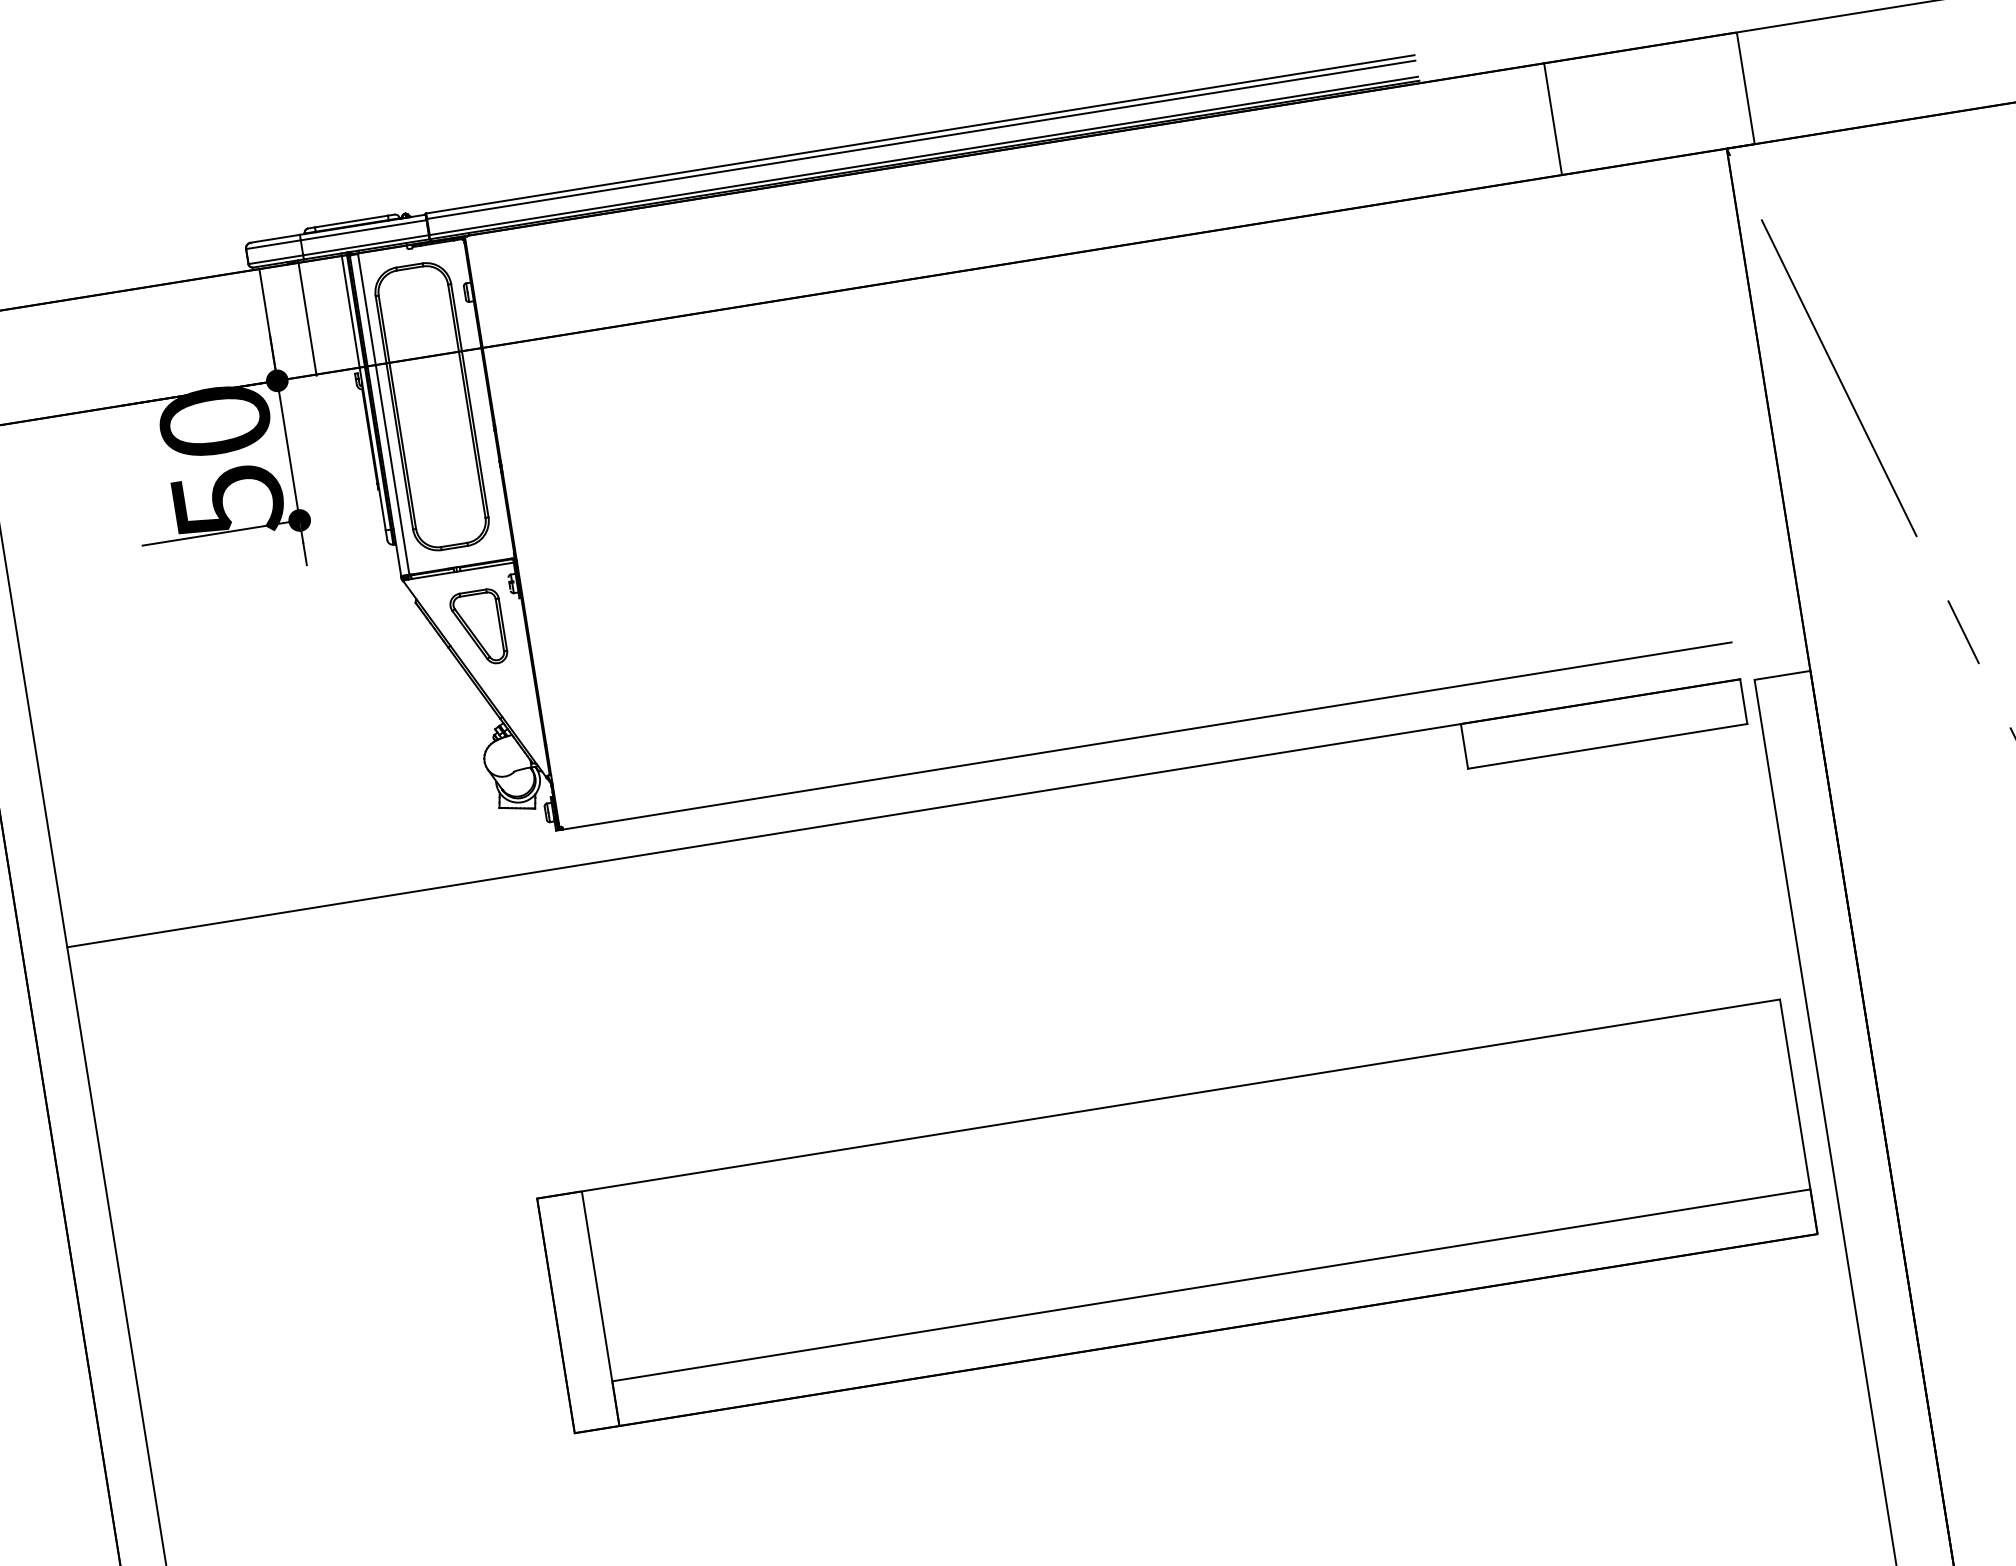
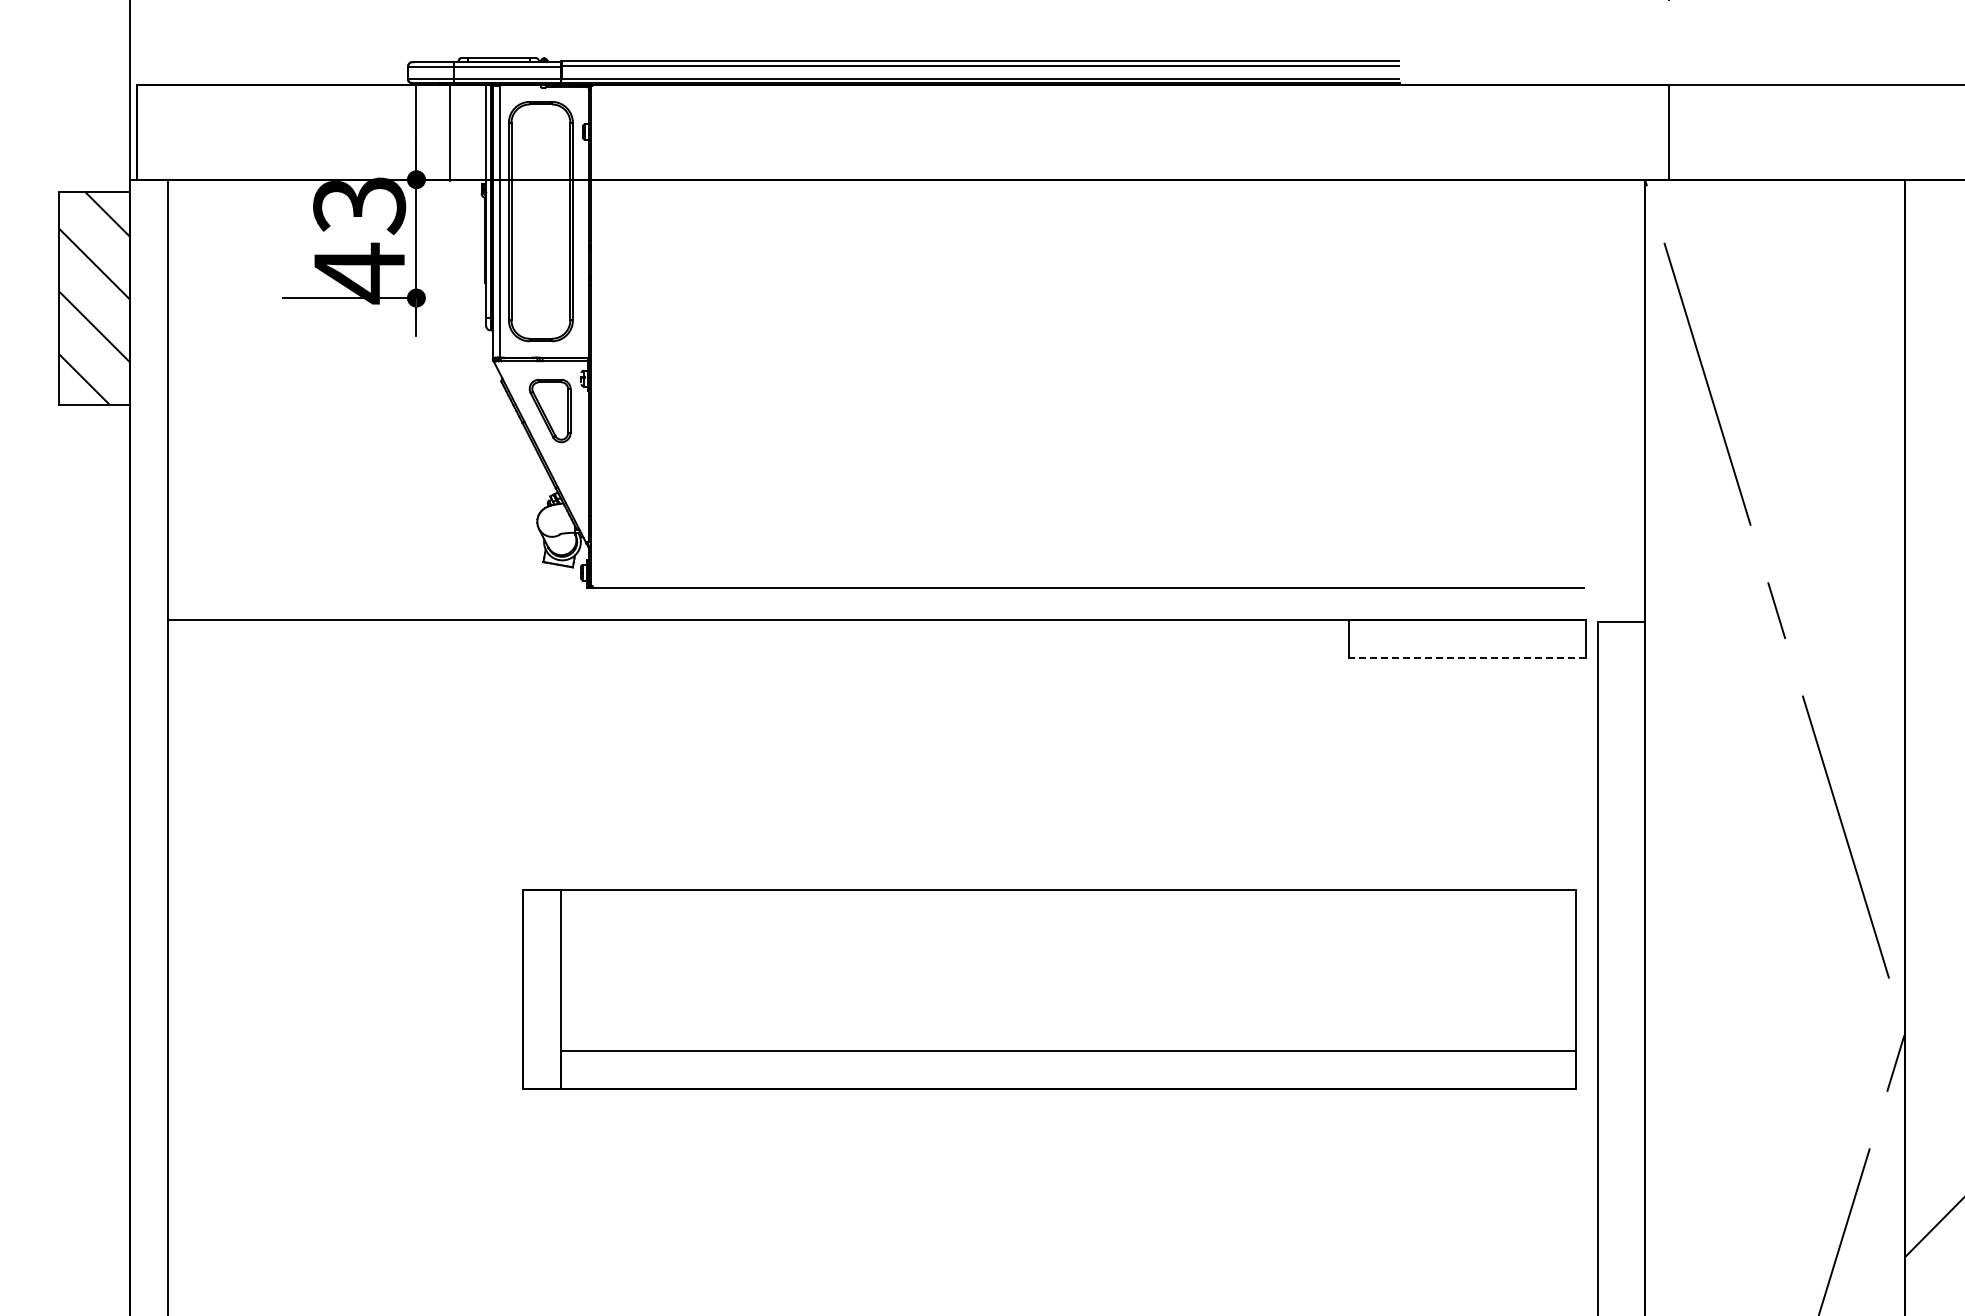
line: (1553, 119) -> (1505, 132), removed
text: (221, 463) -> (359, 240), 50 -> 43
line: (1607, 745) -> (1467, 657), solid -> dashed

